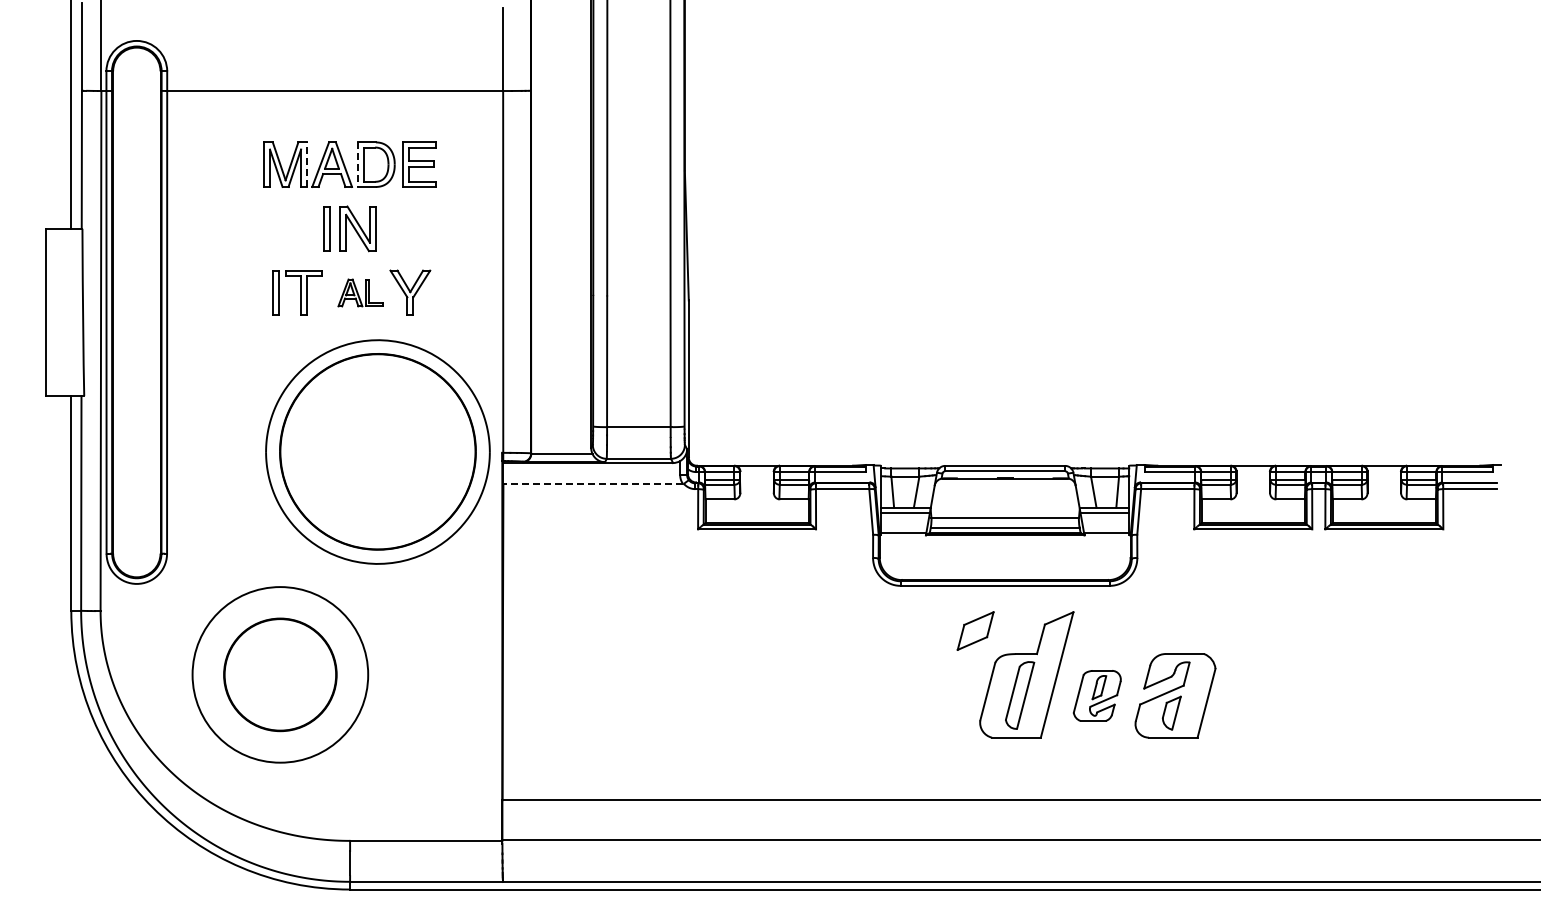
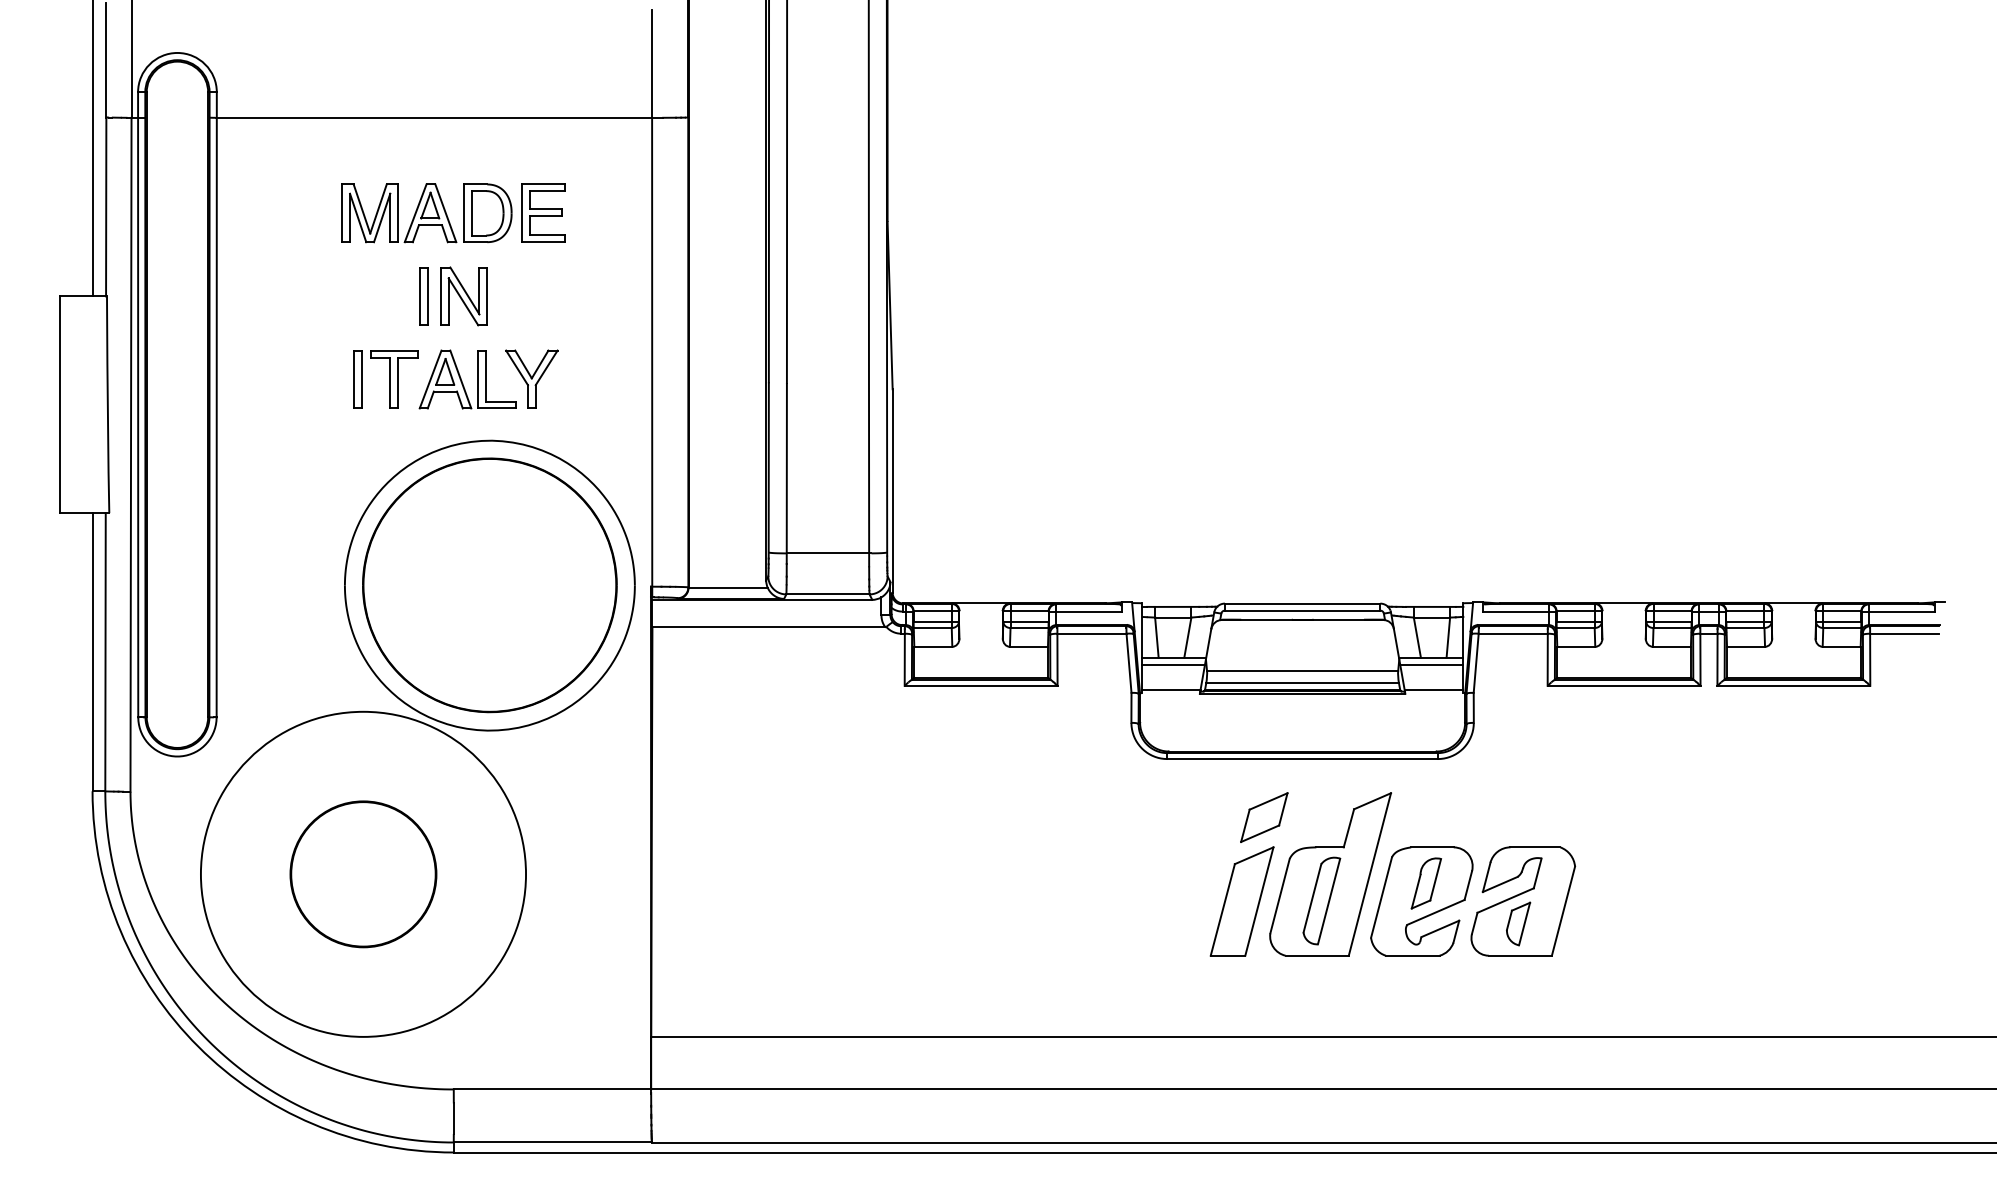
line: (306, 164) -> (397, 213), dashed -> solid
line: (357, 165) -> (463, 214), dashed -> solid
part: (360, 292) -> (467, 378), size x1.67
line: (593, 484) -> (769, 627), dashed -> solid
circle: (279, 674) -> (362, 873), size x1.43
part: (958, 695) -> (1242, 901), added
part: (1097, 695) -> (1422, 901), size x1.67

